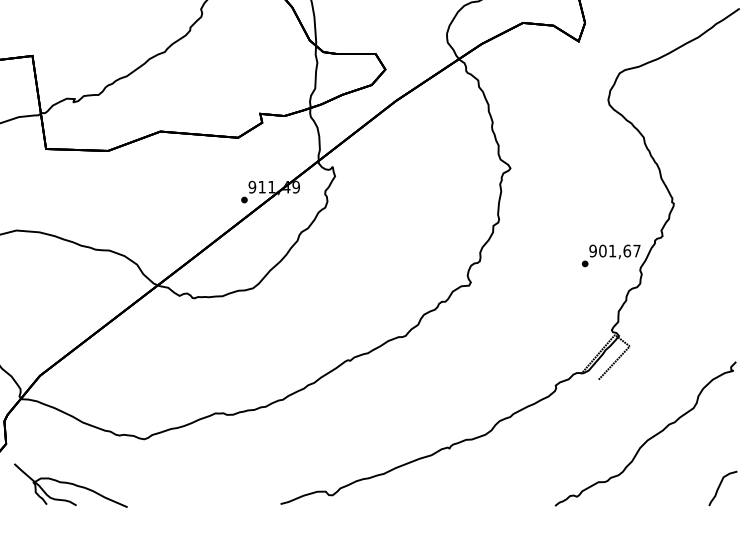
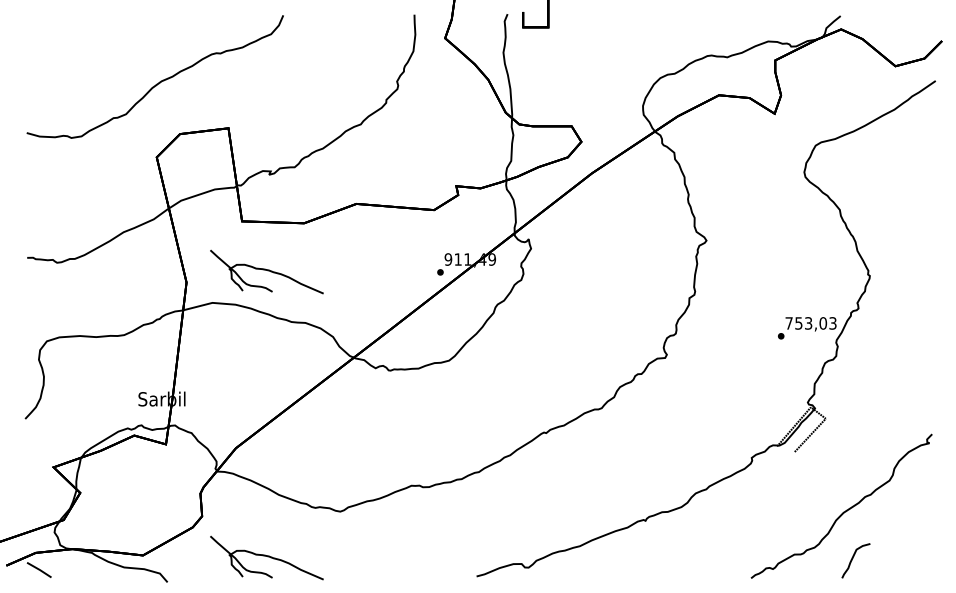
part: (70, 199) -> (266, 271), added
text: (614, 251) -> (810, 323), 901,67 -> 753,03
curve: (720, 486) -> (853, 558), moved

